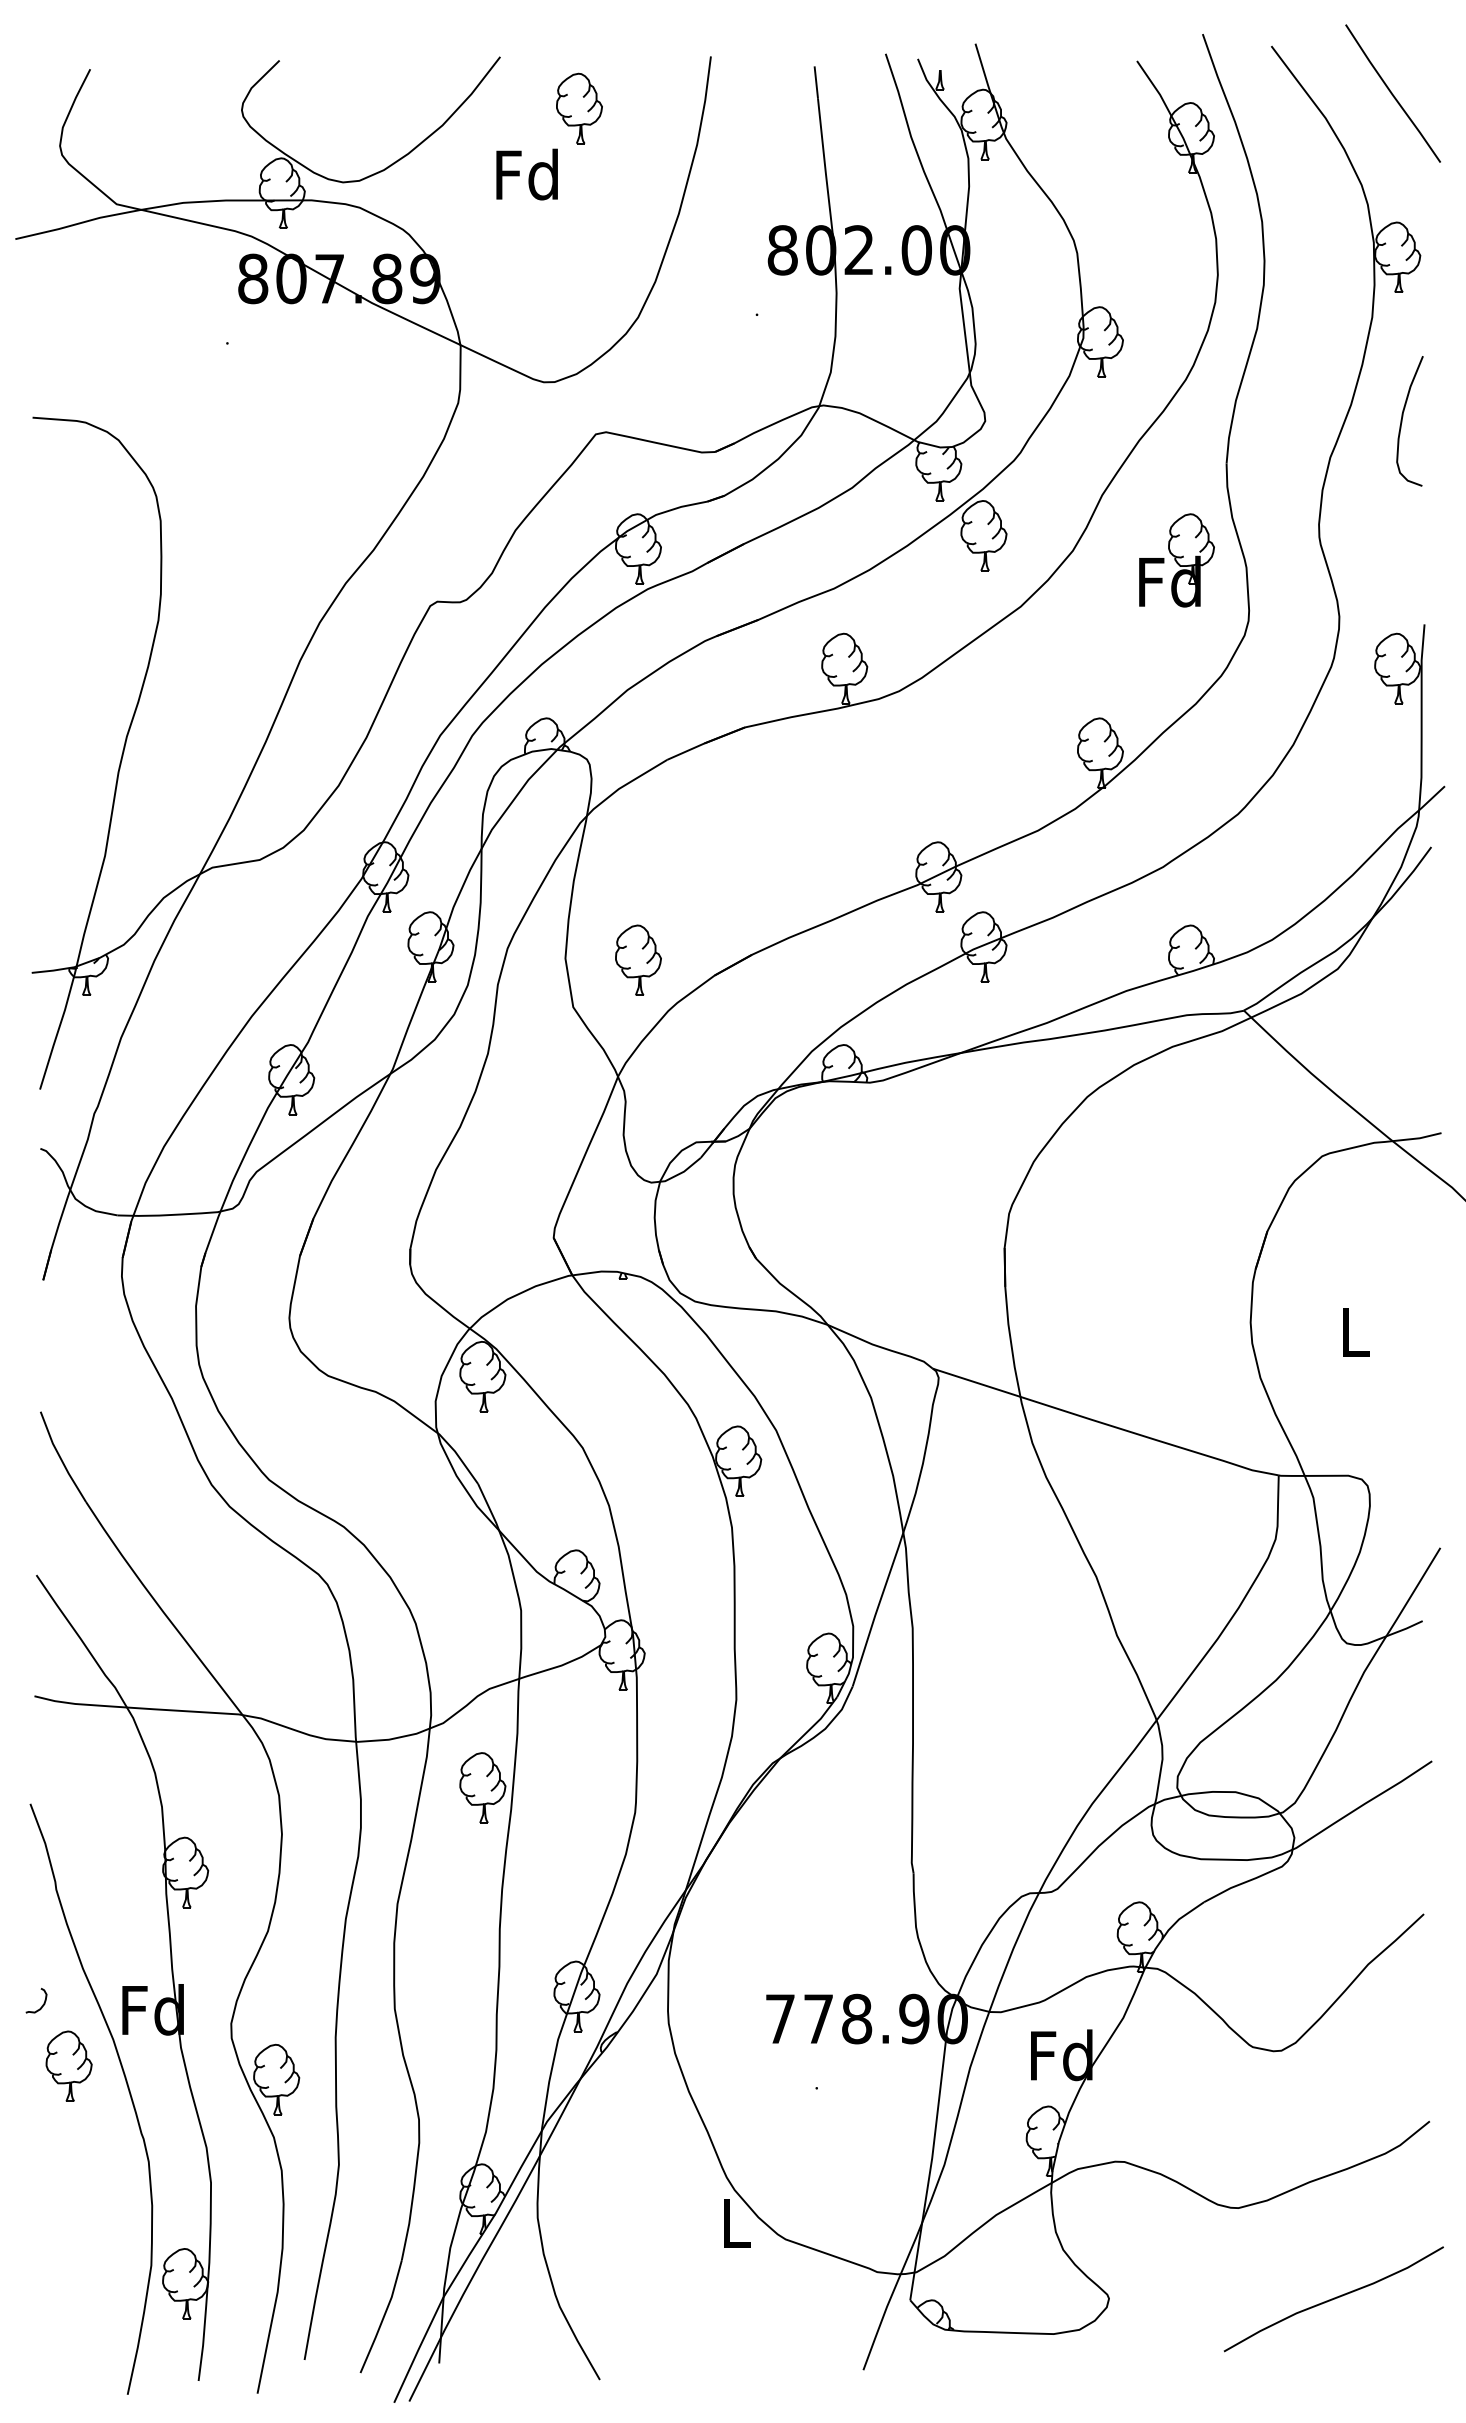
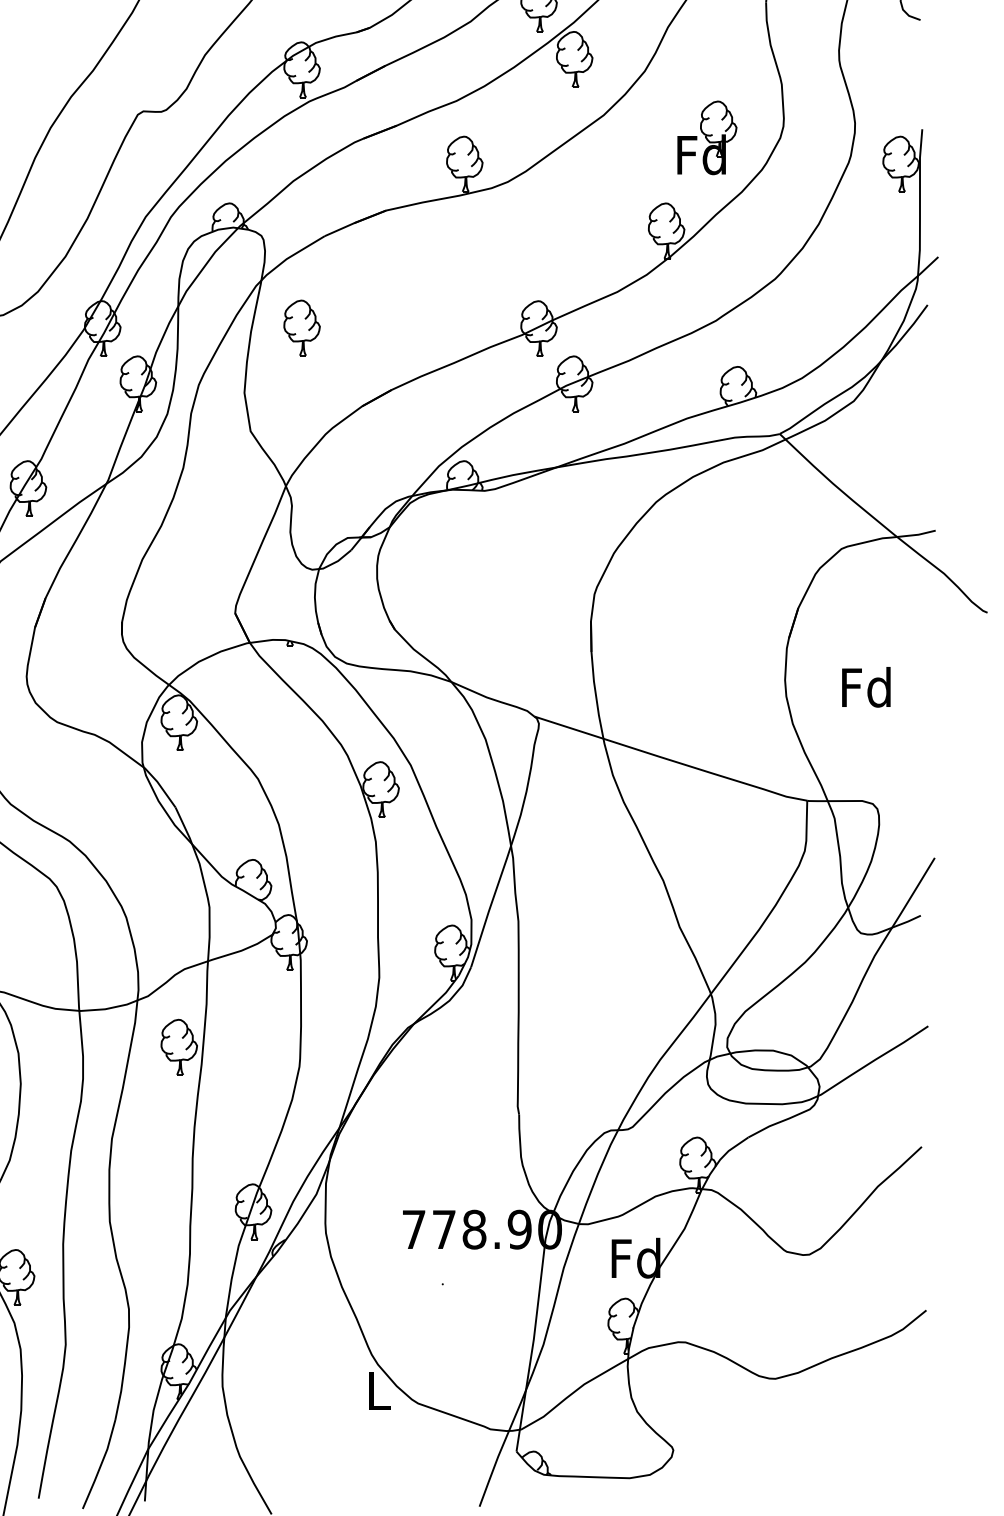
part: (1176, 560) -> (706, 138), moved
part: (638, 959) -> (302, 327), moved
text: (1353, 1331) -> (866, 687), L -> Fd
curve: (1333, 2299) -> (850, 1450), removed

